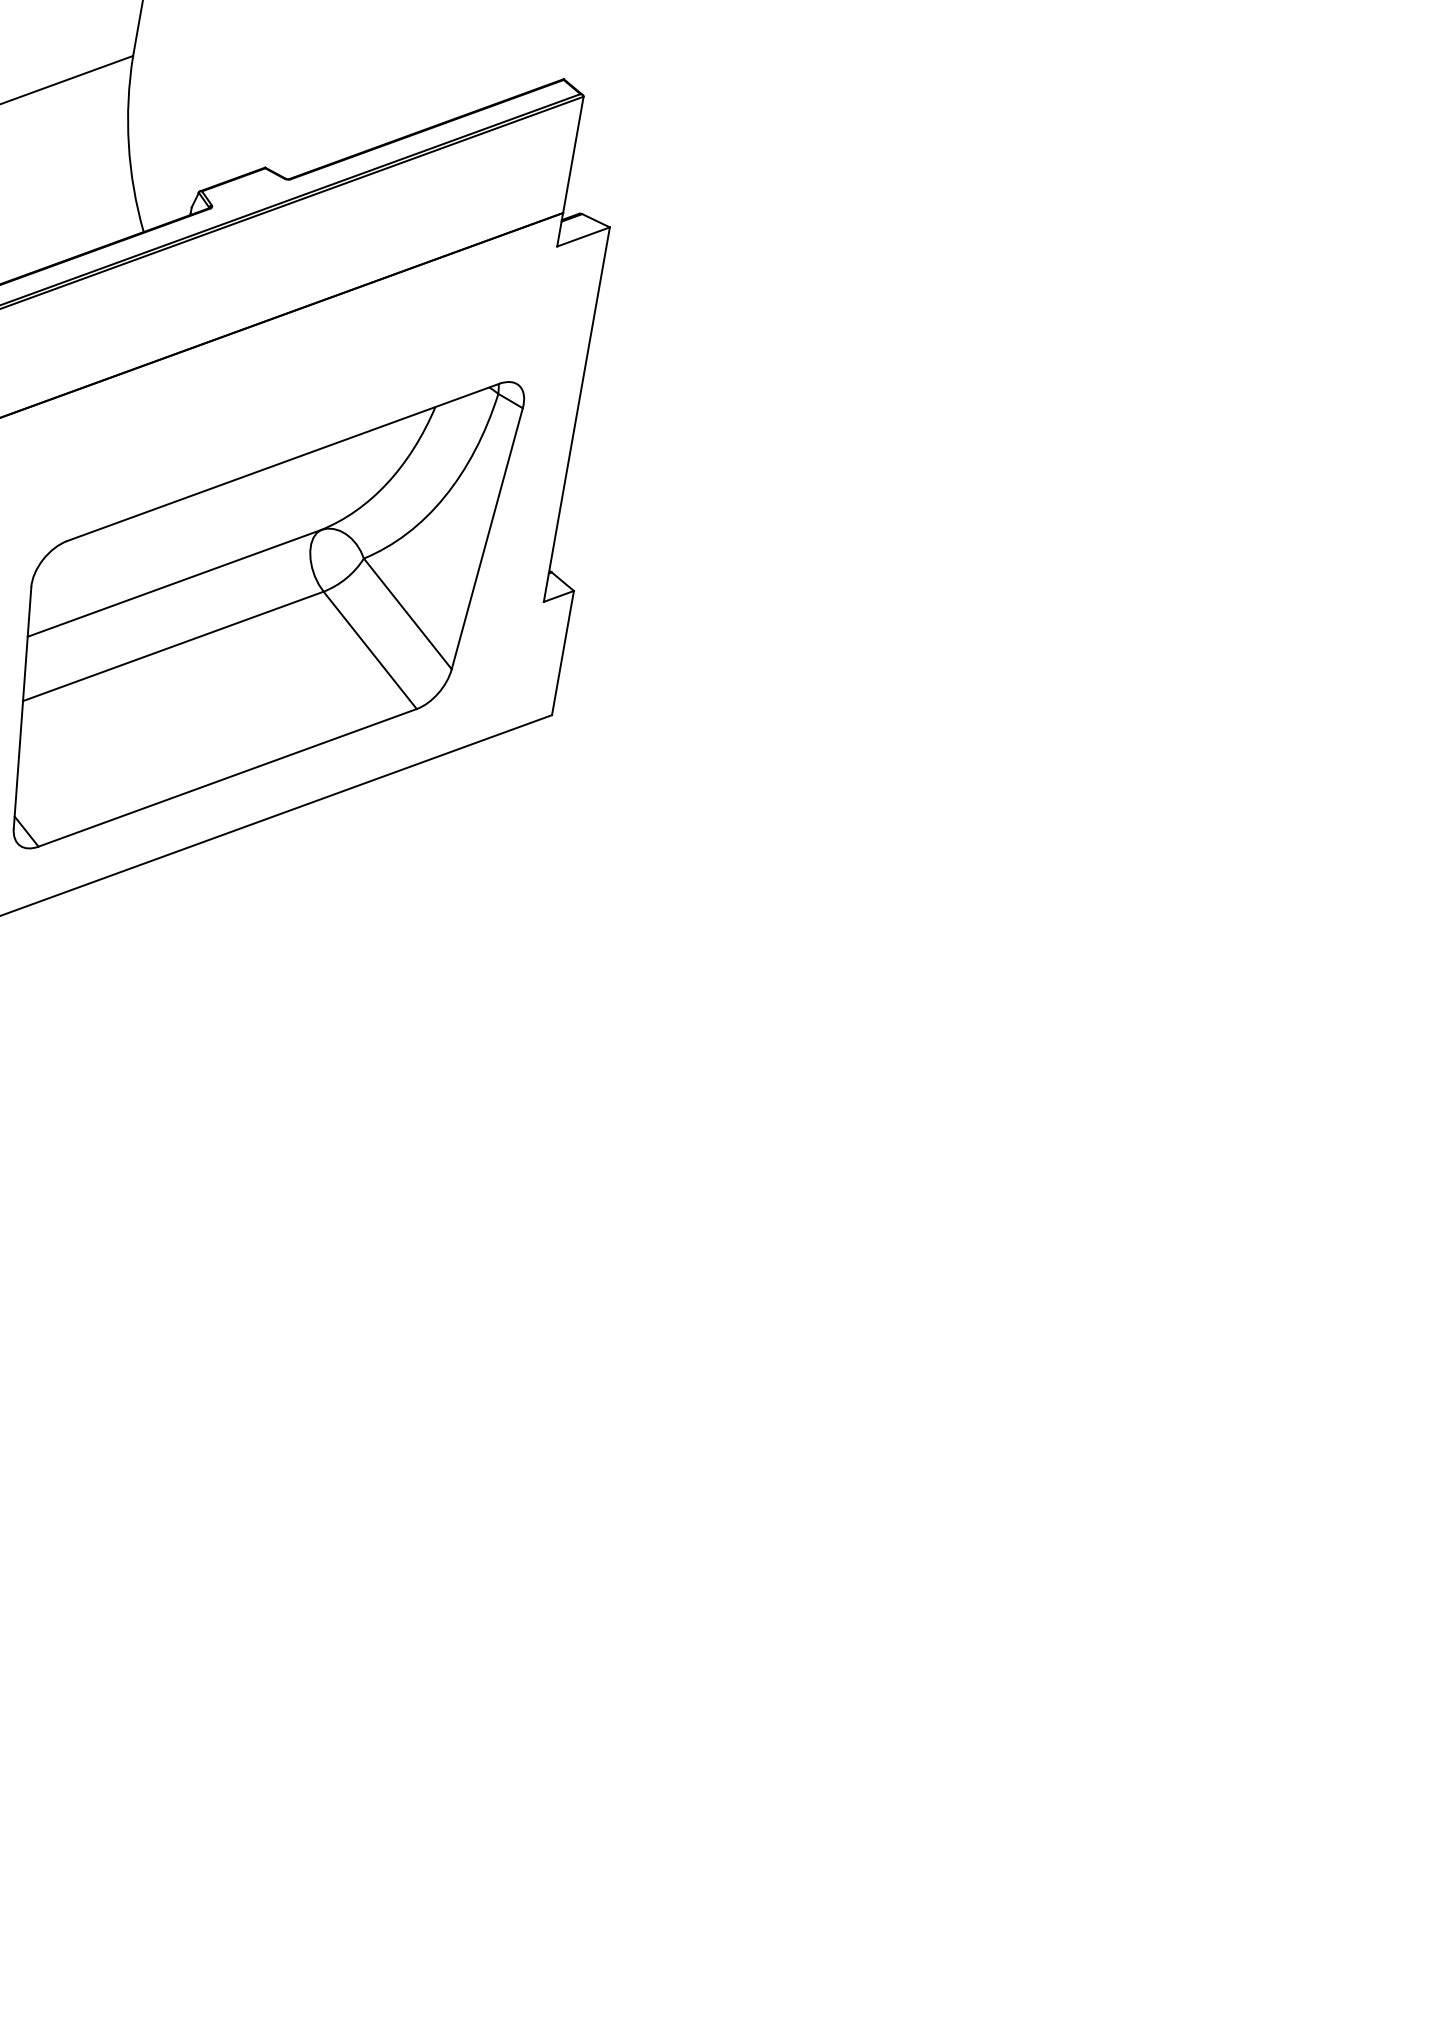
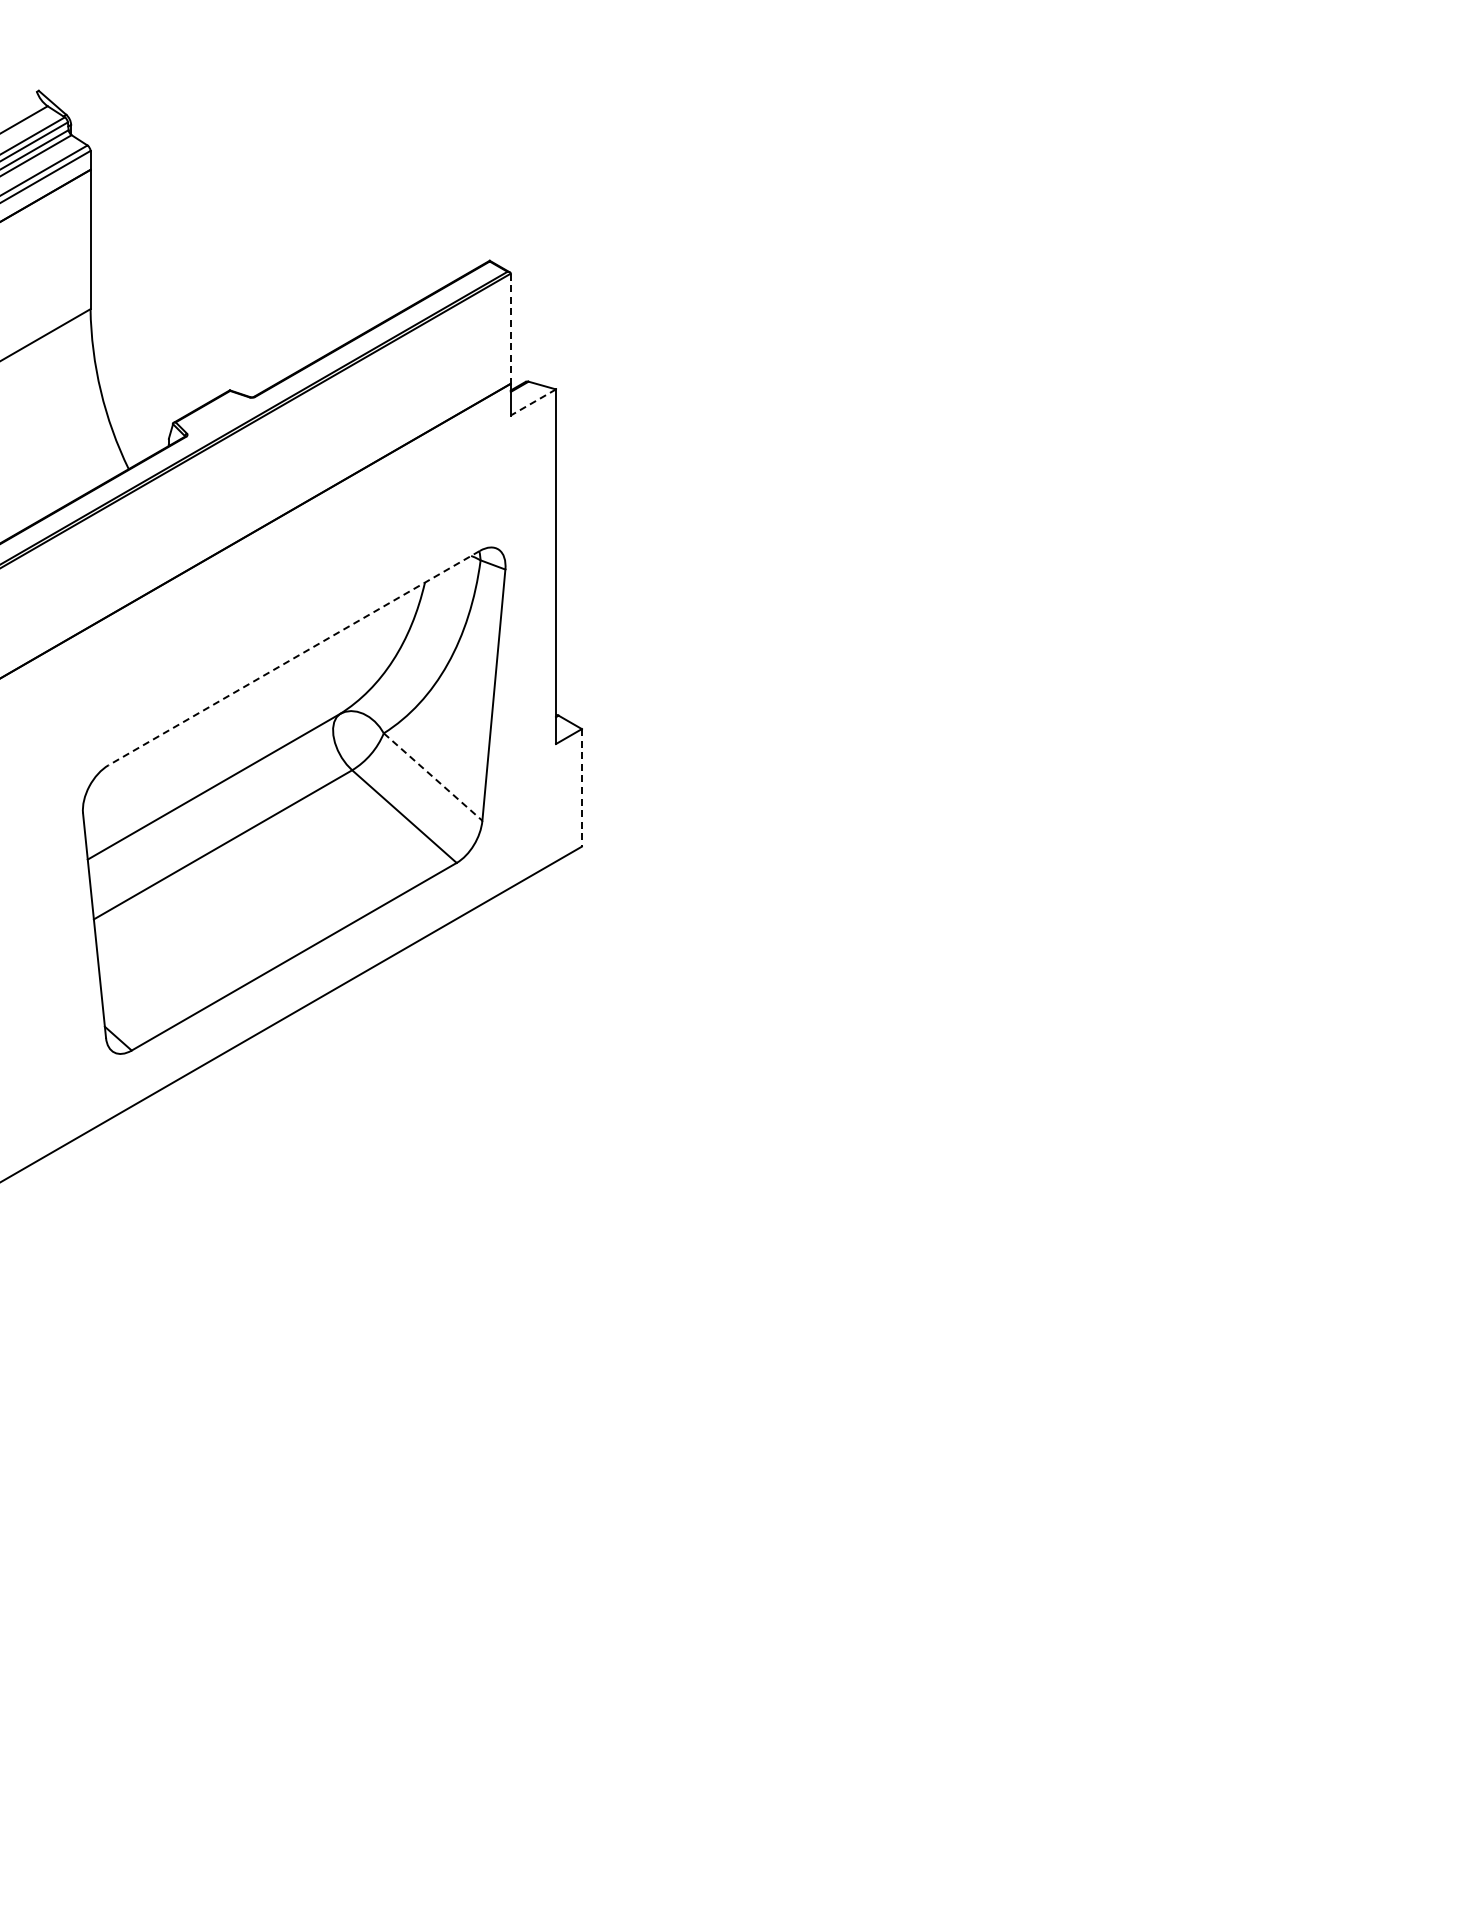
line: (572, 155) -> (510, 329), solid -> dashed
line: (582, 236) -> (532, 402), solid -> dashed
line: (282, 462) -> (293, 658), solid -> dashed
line: (408, 614) -> (433, 777), solid -> dashed
line: (562, 652) -> (581, 787), solid -> dashed

